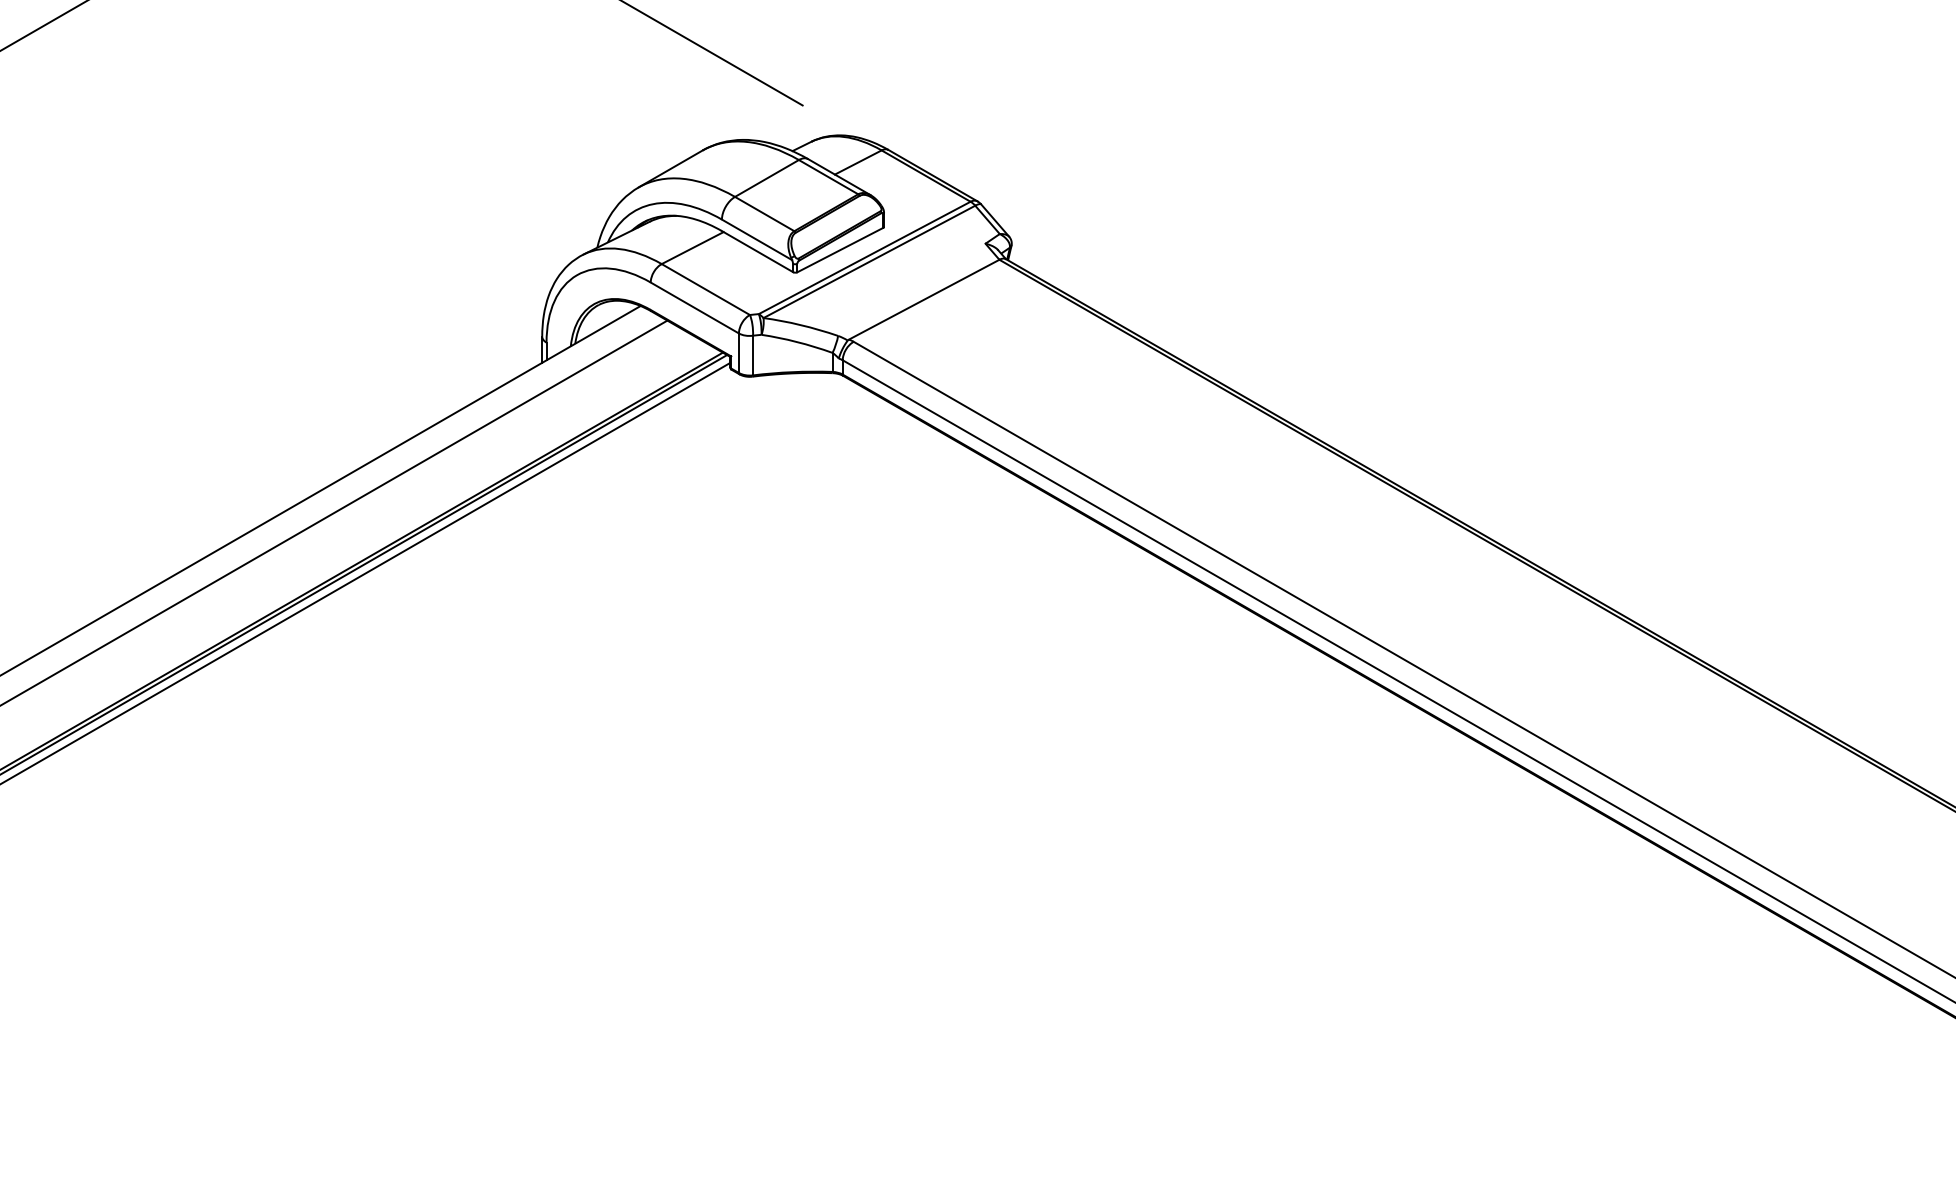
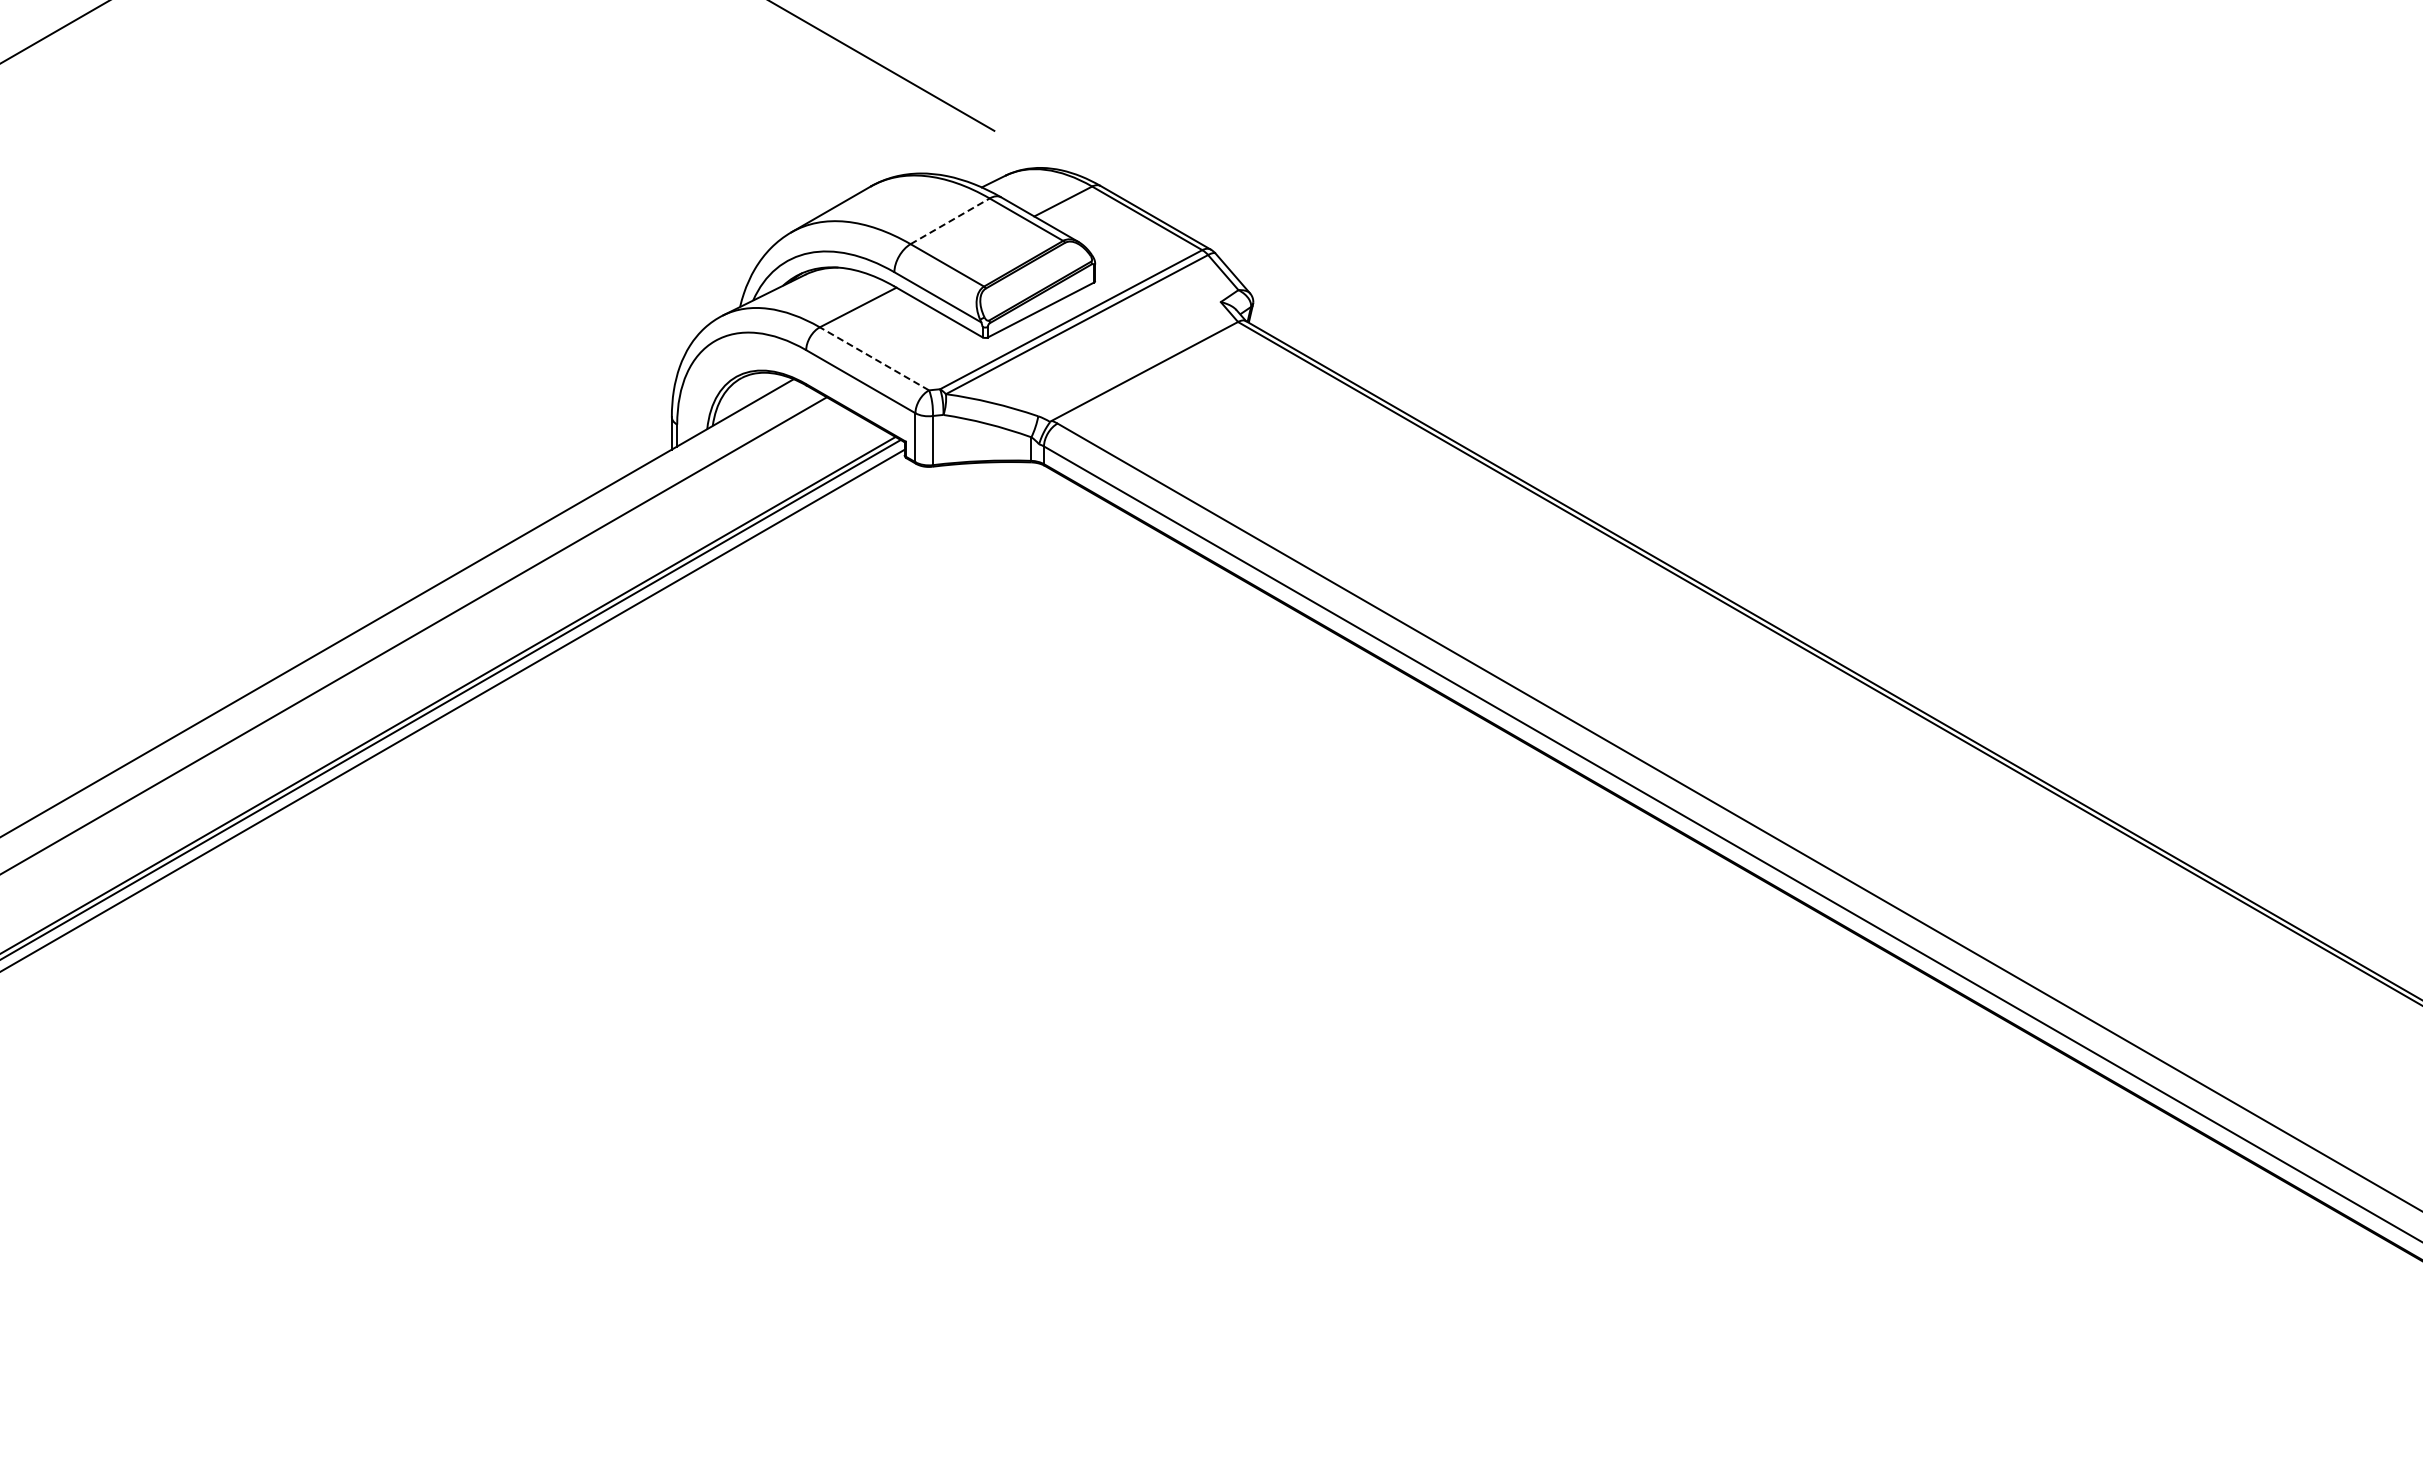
line: (767, 178) -> (950, 221), solid -> dashed
line: (705, 289) -> (874, 358), solid -> dashed

